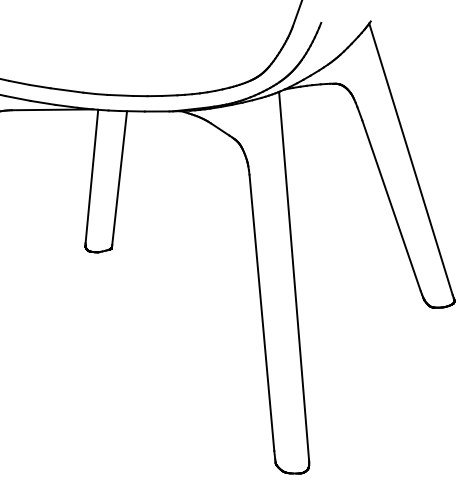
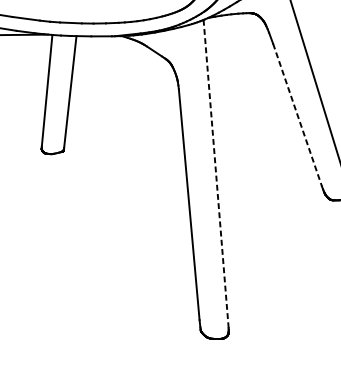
line: (391, 206) -> (297, 115), solid -> dashed
line: (294, 276) -> (216, 174), solid -> dashed

